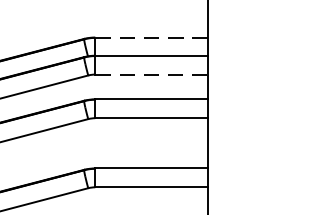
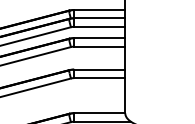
line: (150, 36) -> (99, 9), dashed -> solid
line: (150, 73) -> (99, 26), dashed -> solid

